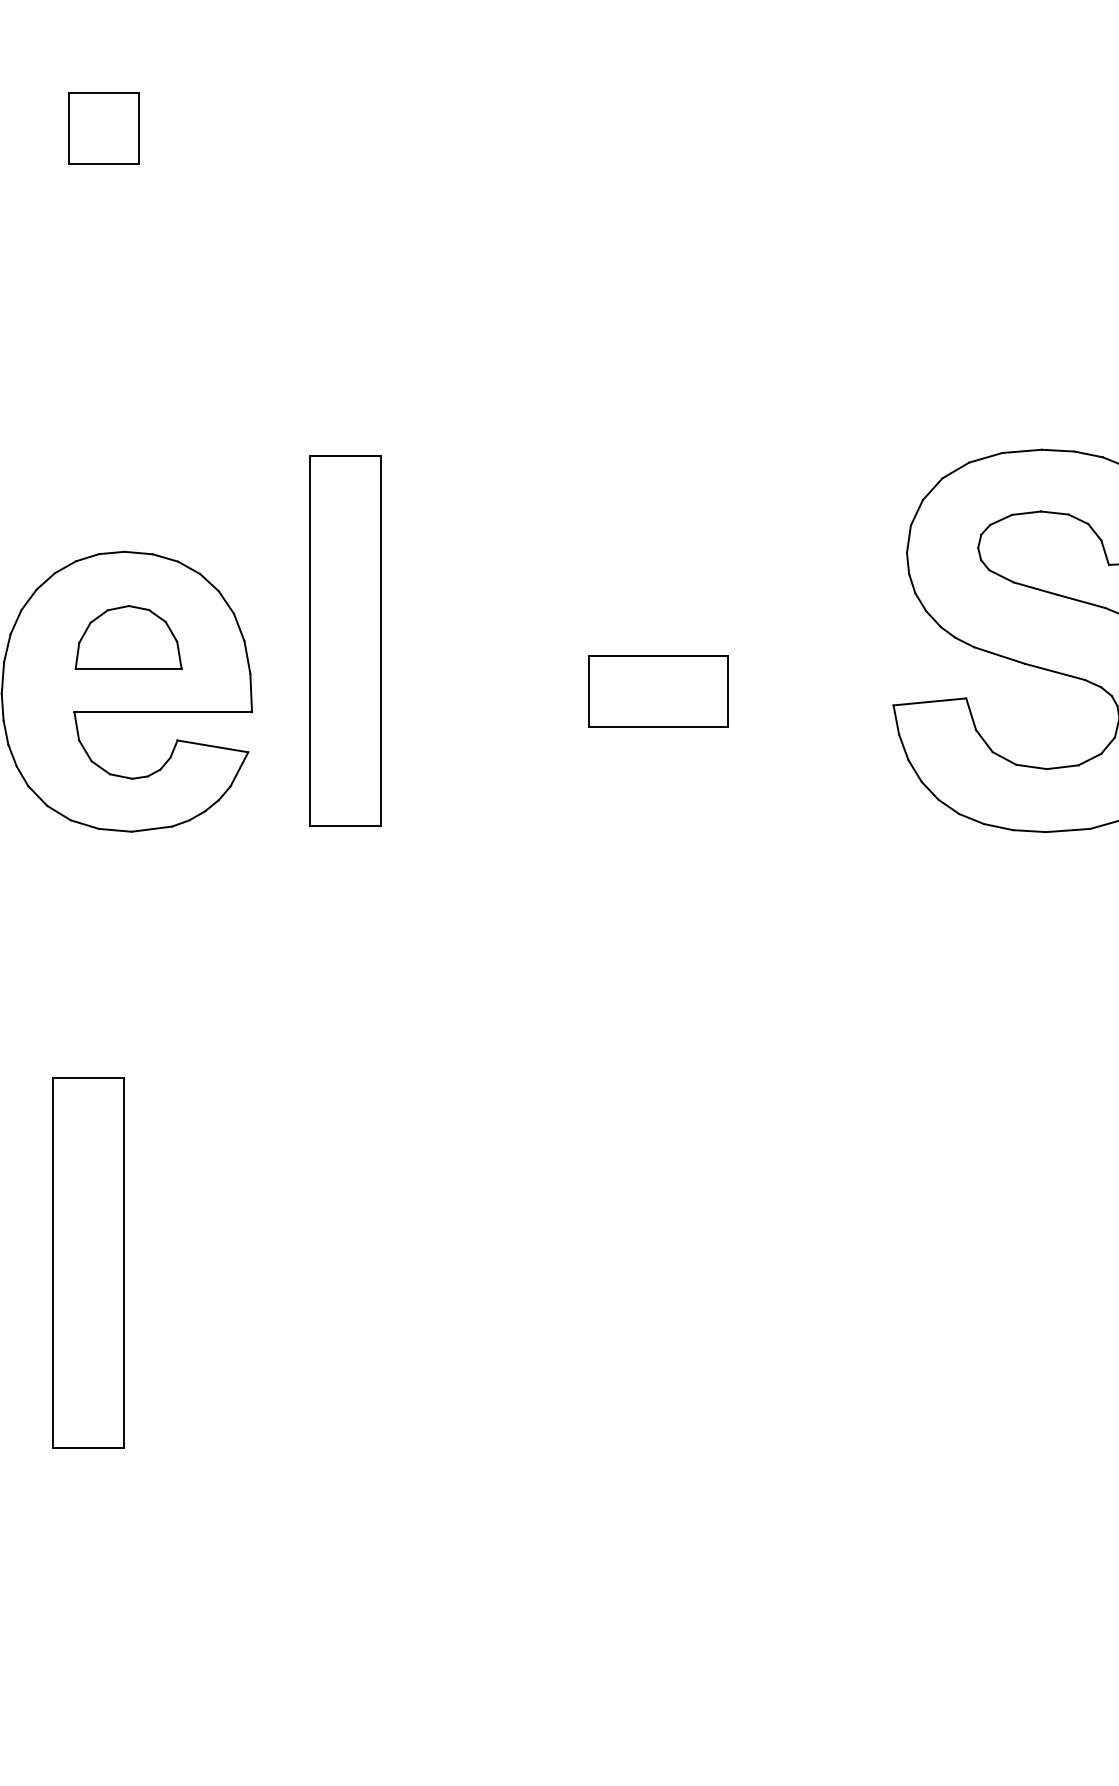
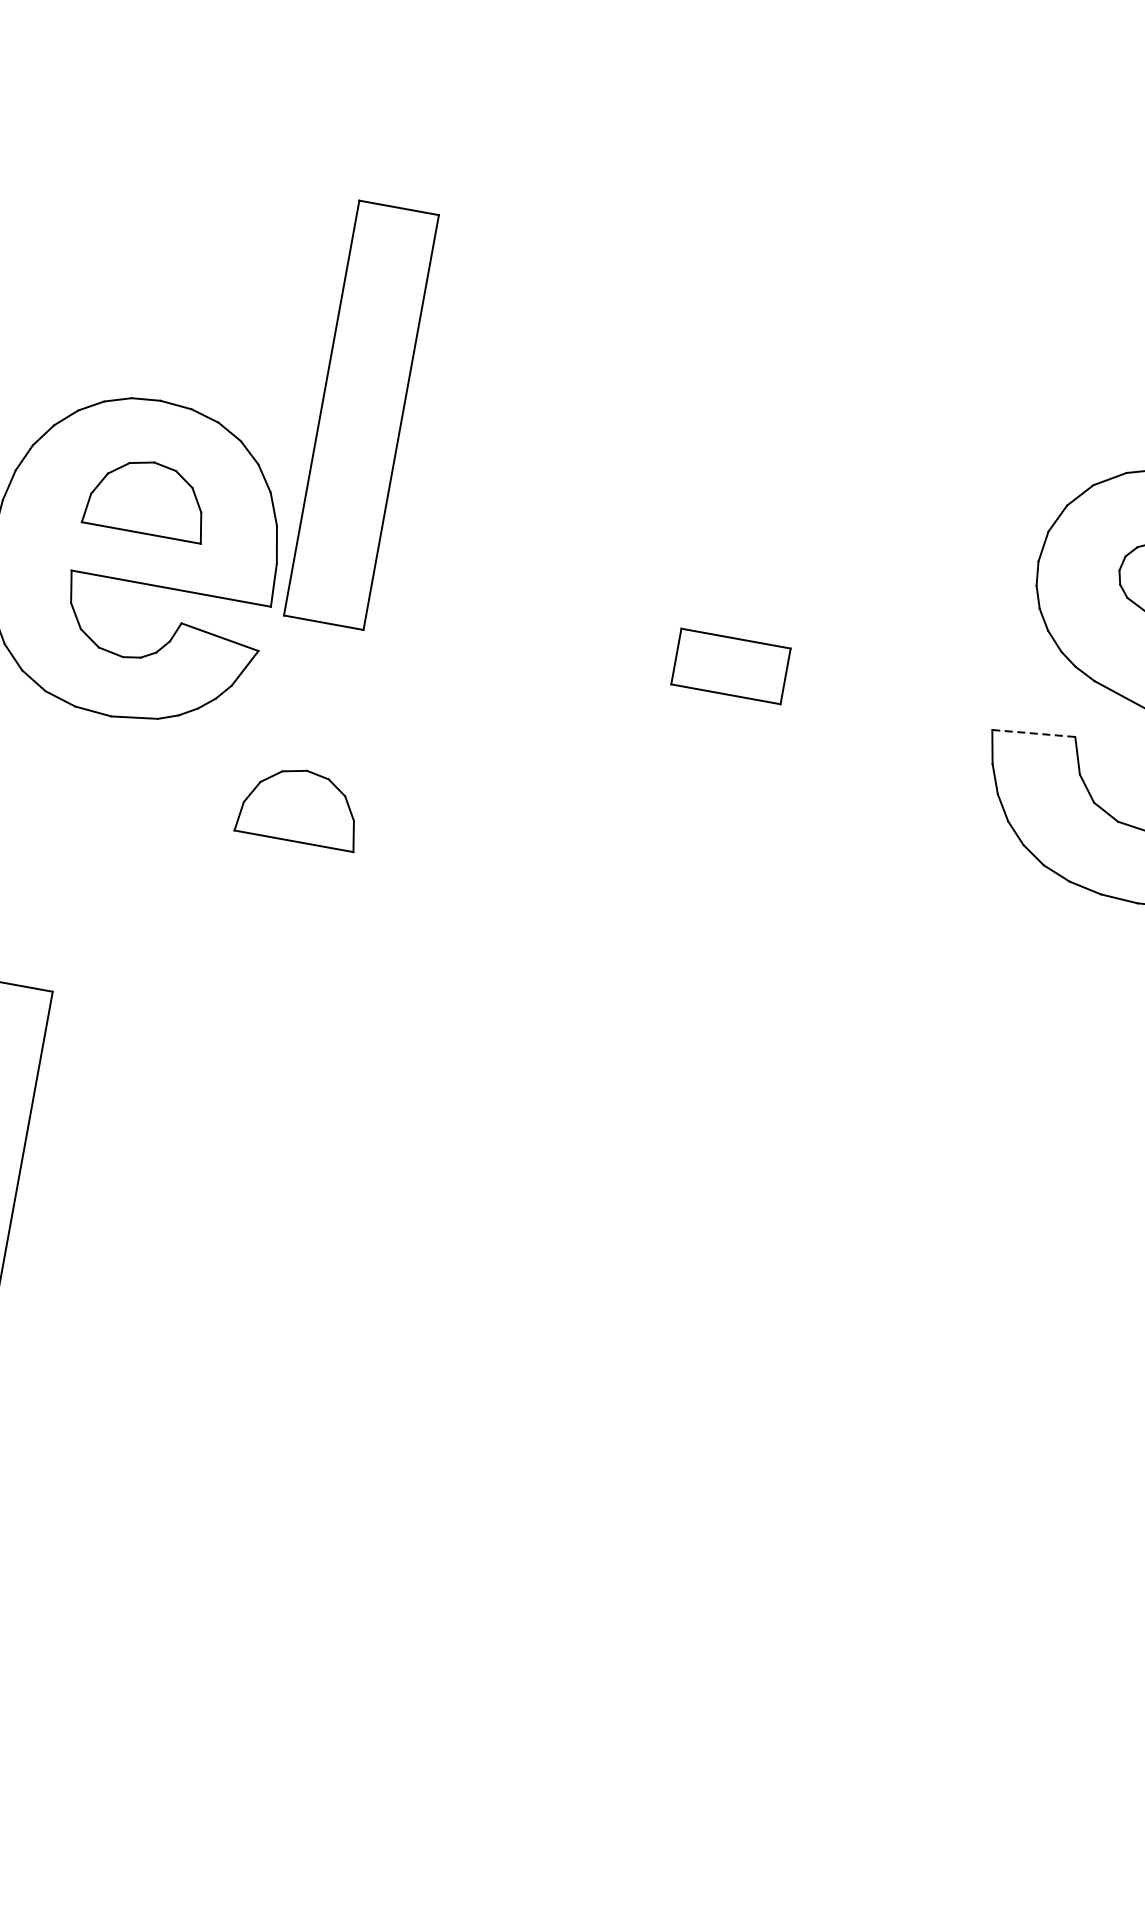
part: (345, 640) -> (361, 414), moved
part: (658, 691) -> (731, 666), size x0.7
line: (929, 701) -> (1033, 732), solid -> dashed
part: (308, 879) -> (300, 806), added

